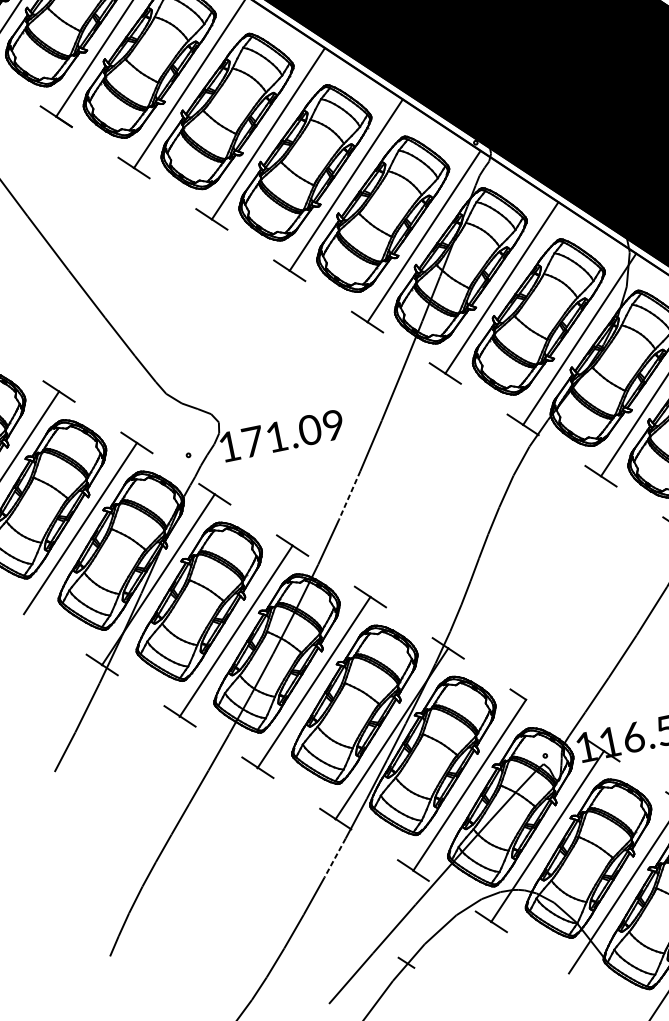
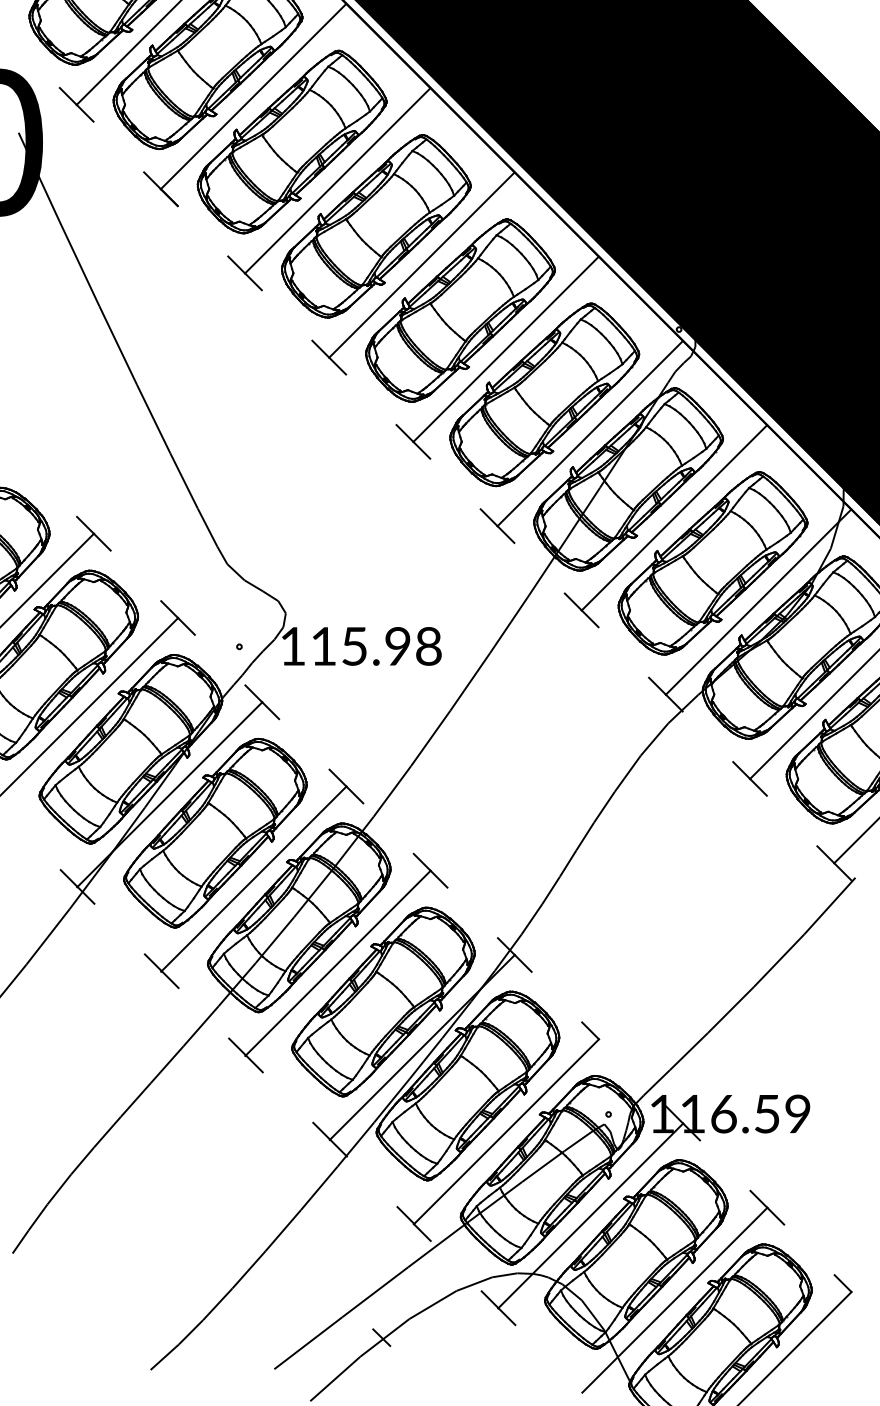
text: (293, 433) -> (376, 646), 171.09 -> 115.98
line: (349, 495) -> (430, 738), dashed -> solid
line: (335, 858) -> (319, 1188), dashed -> solid

